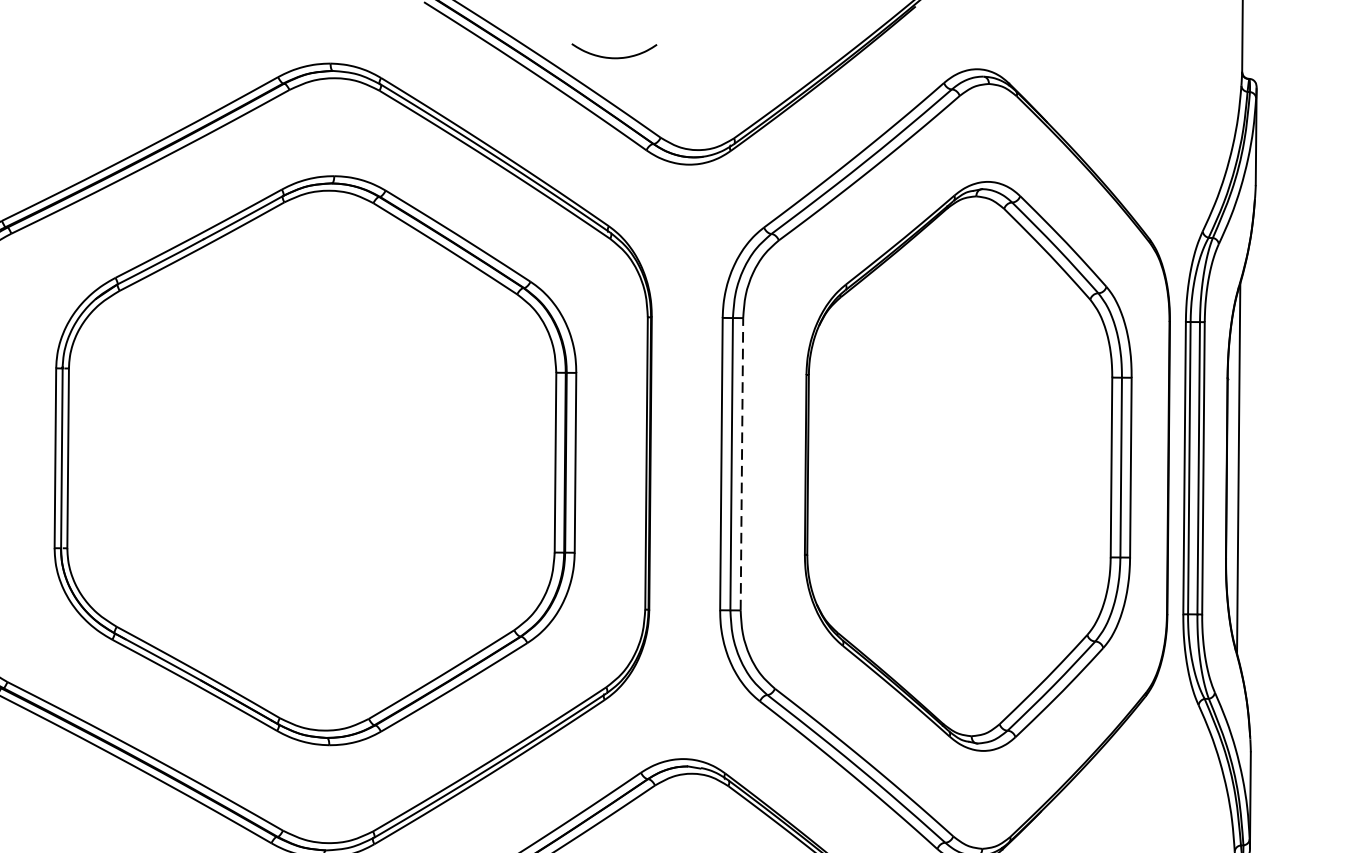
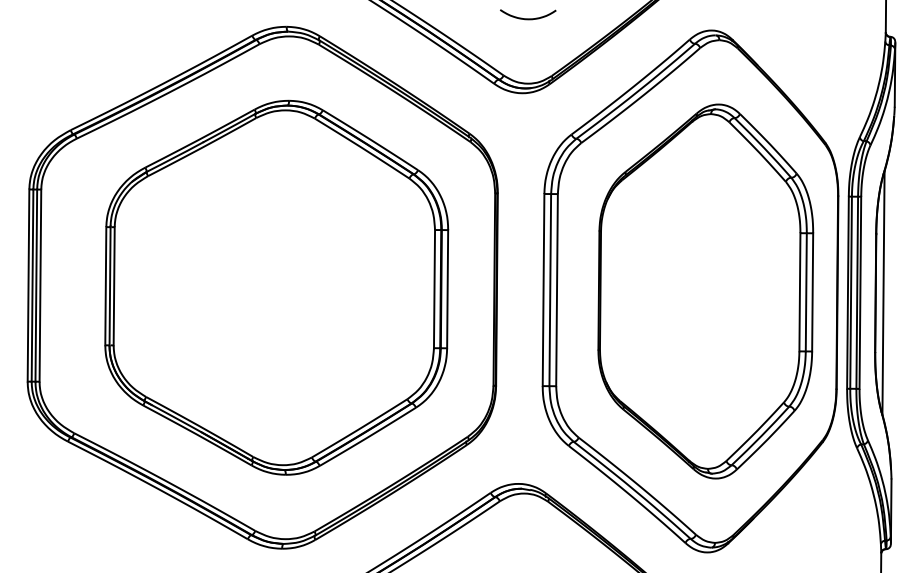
curve: (614, 57) -> (528, 18), moved
line: (742, 463) -> (557, 289), dashed -> solid

